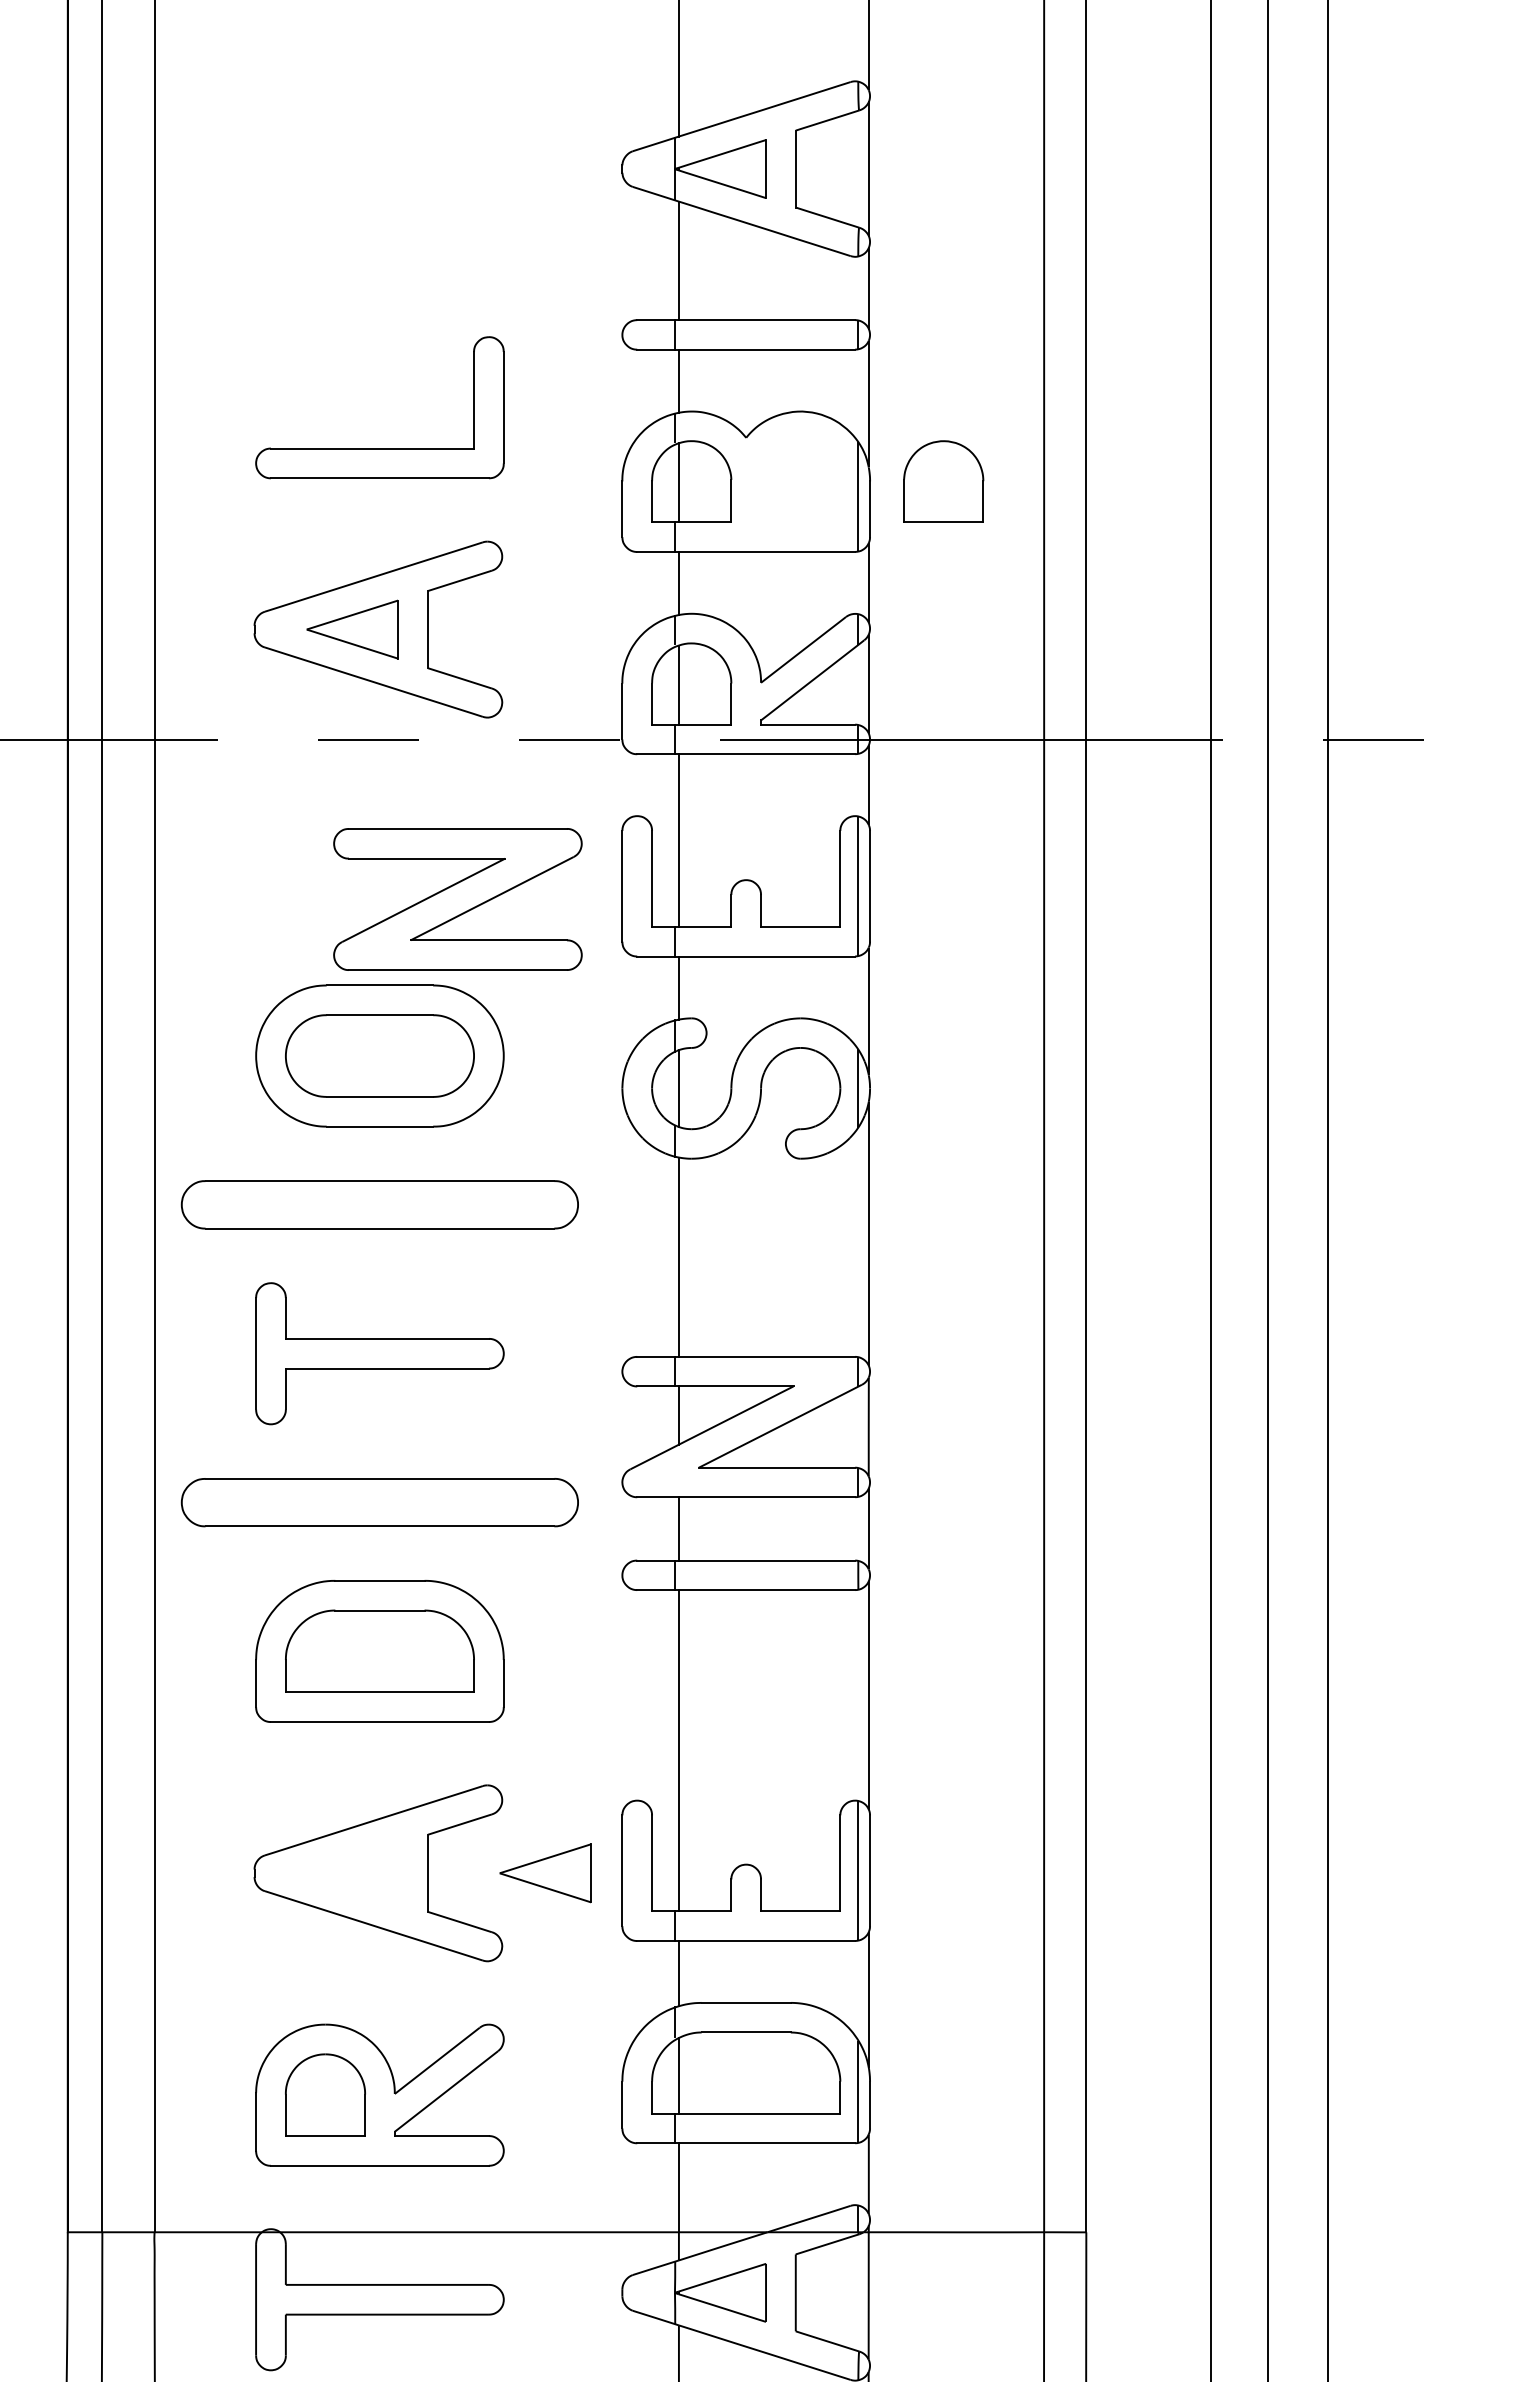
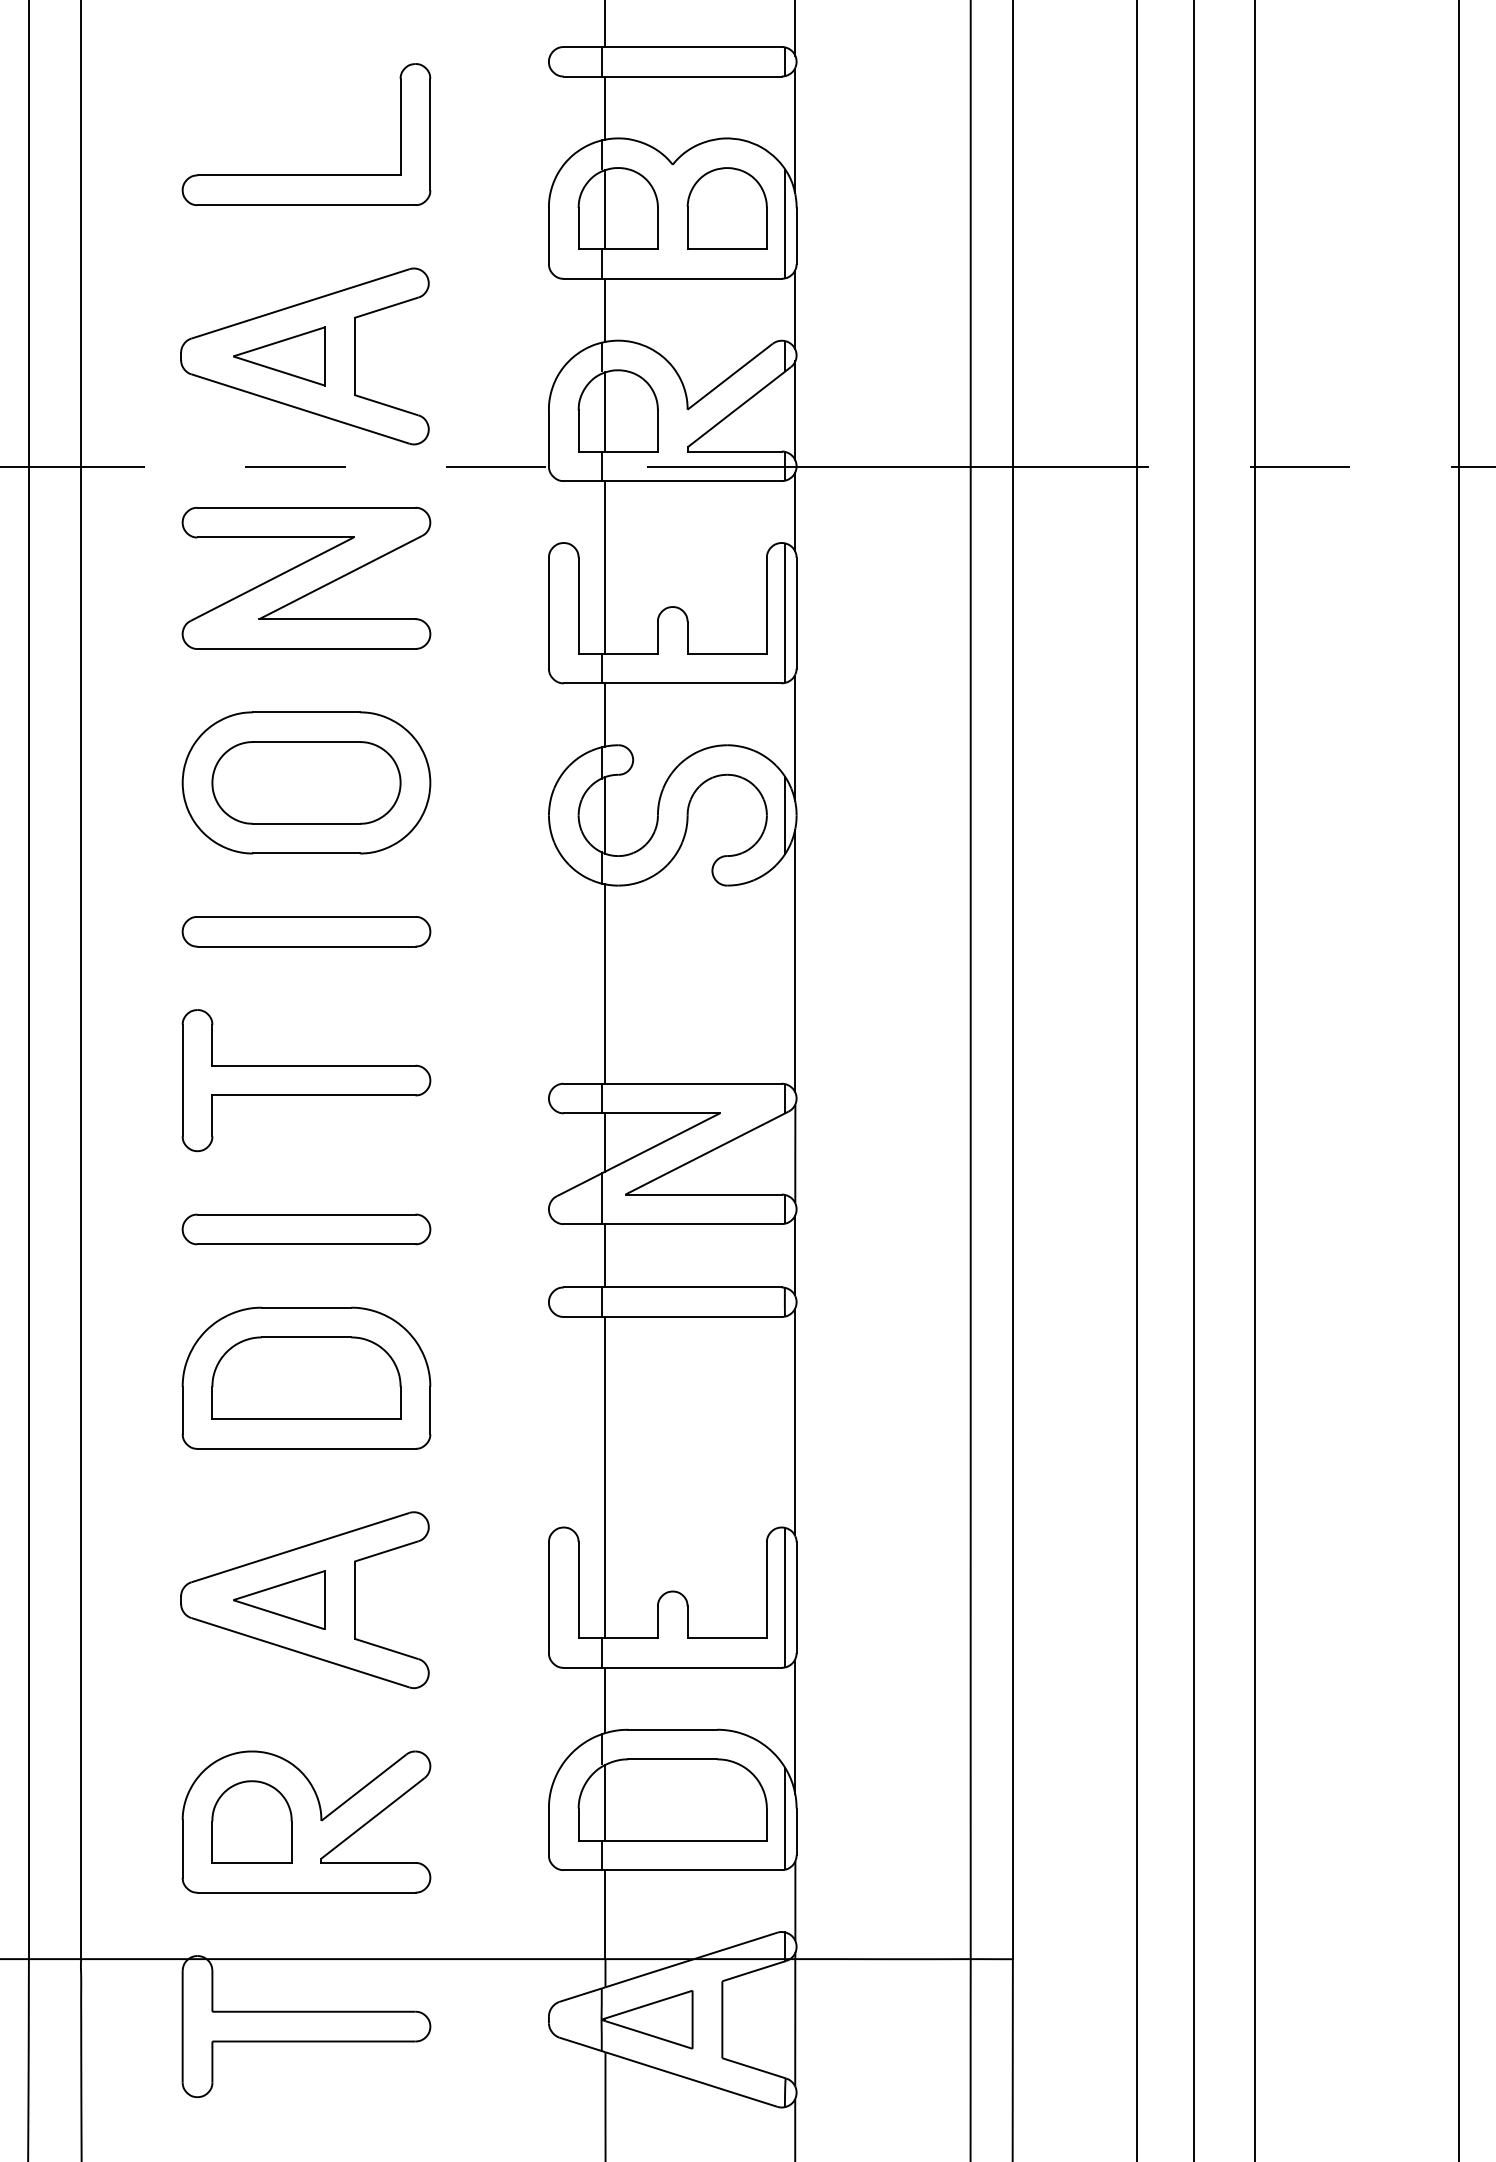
part: (943, 481) -> (727, 208), moved
part: (457, 899) -> (306, 578), moved
part: (379, 1204) -> (306, 931), size x0.62
line: (675, 1471) -> (602, 1198), added
part: (379, 1502) -> (306, 1229), size x0.62
part: (545, 1873) -> (279, 1600), moved

